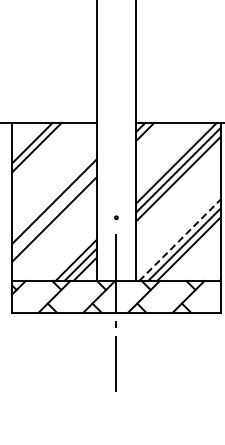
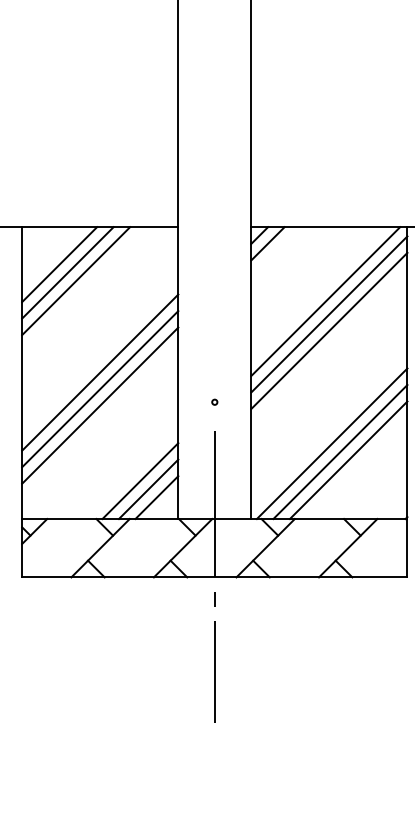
line: (41, 151) -> (76, 279), added
line: (54, 210) -> (100, 388), added
line: (180, 240) -> (333, 444), dashed -> solid

